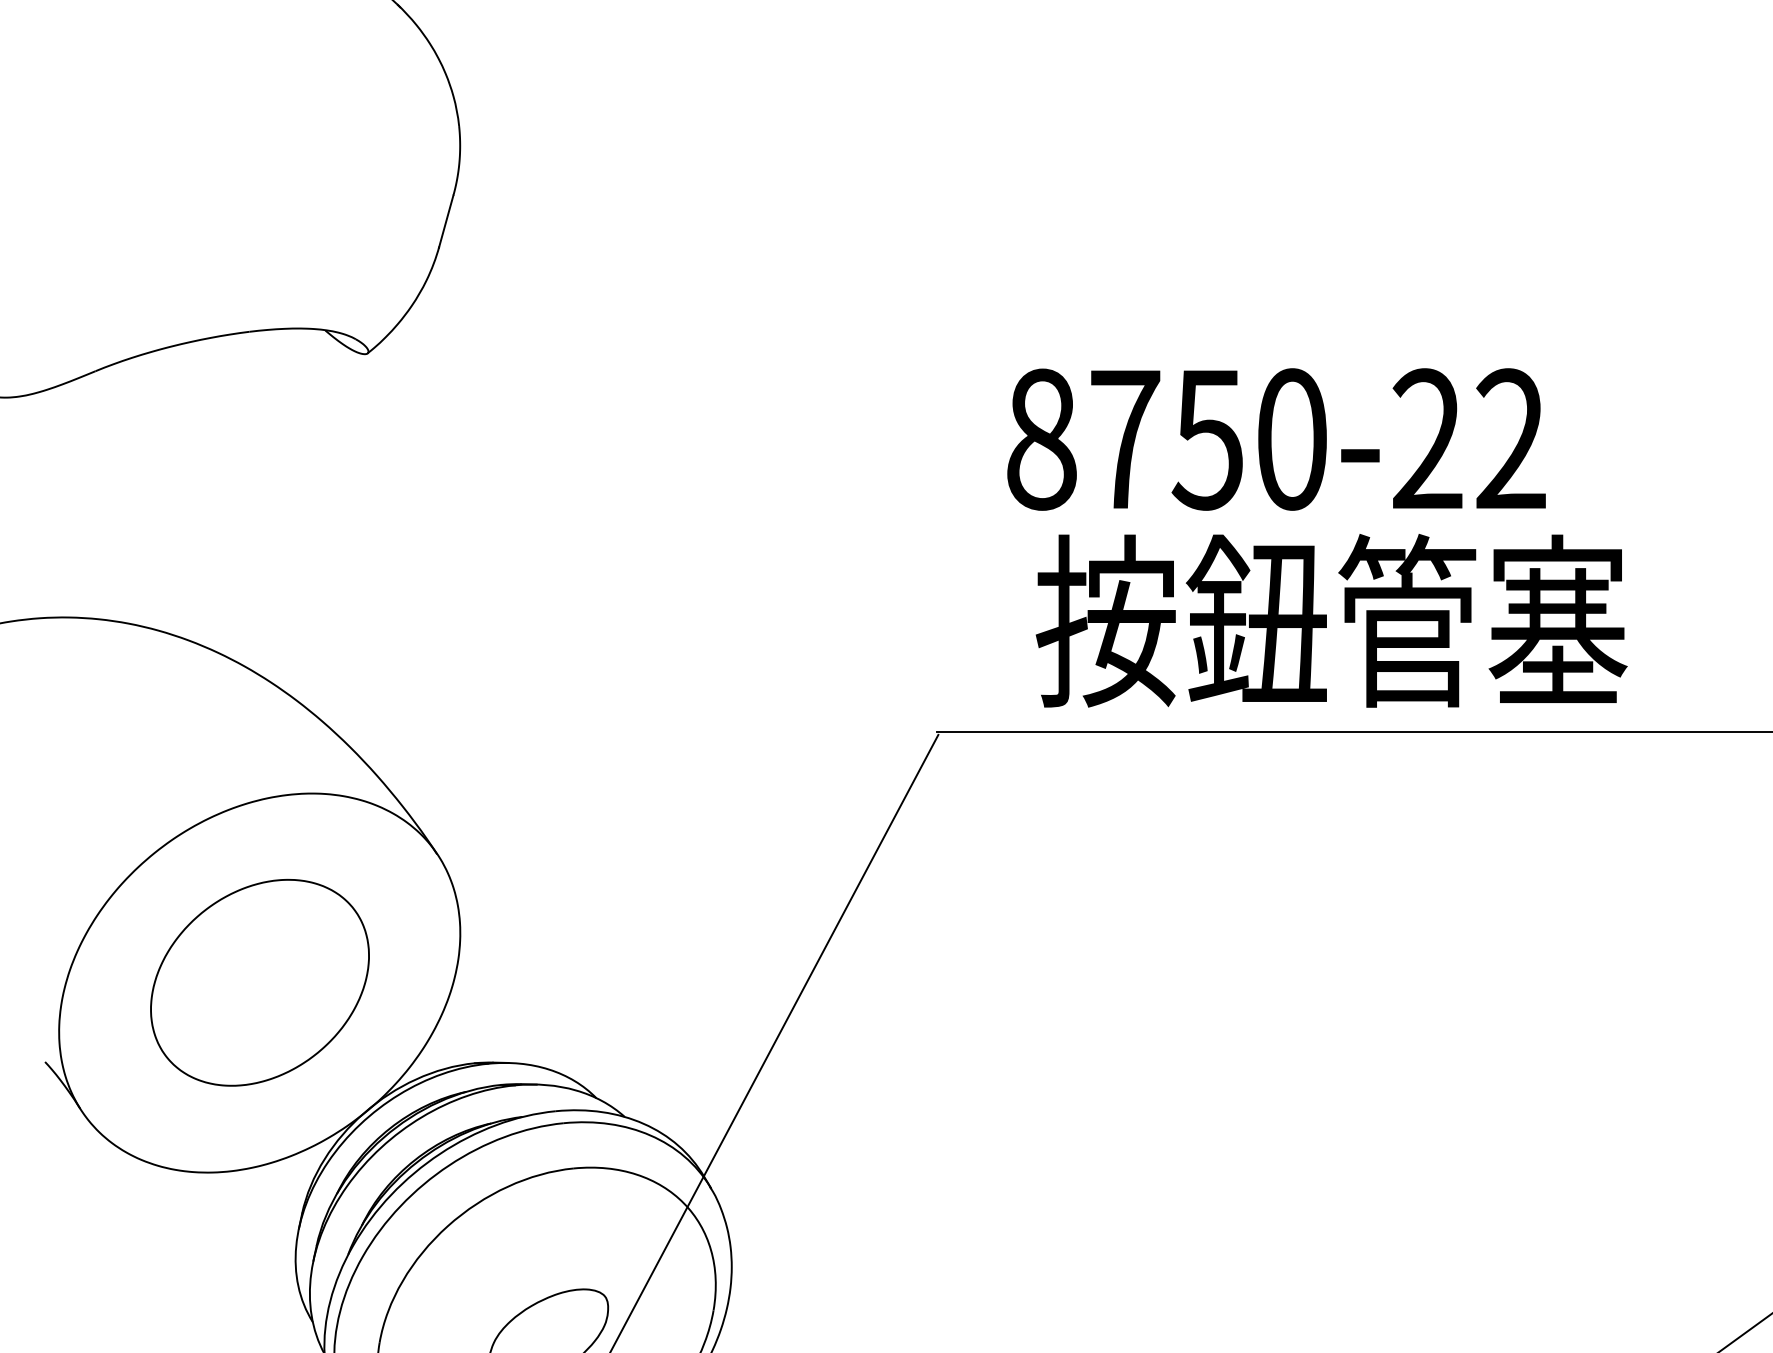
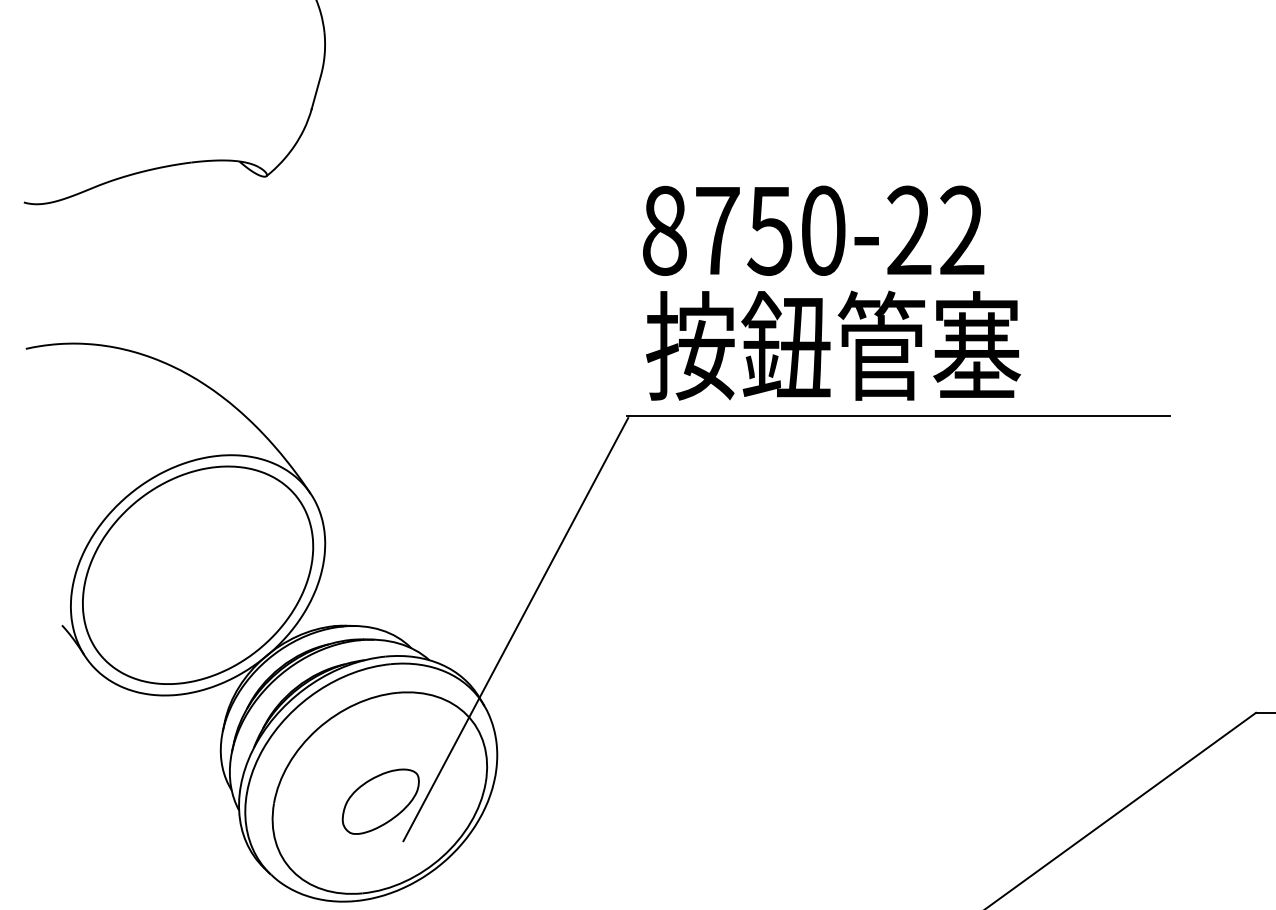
text: (1276, 439) -> (813, 230), moved
text: (1331, 620) -> (833, 345), moved
part: (260, 981) -> (198, 574), size x1.67

